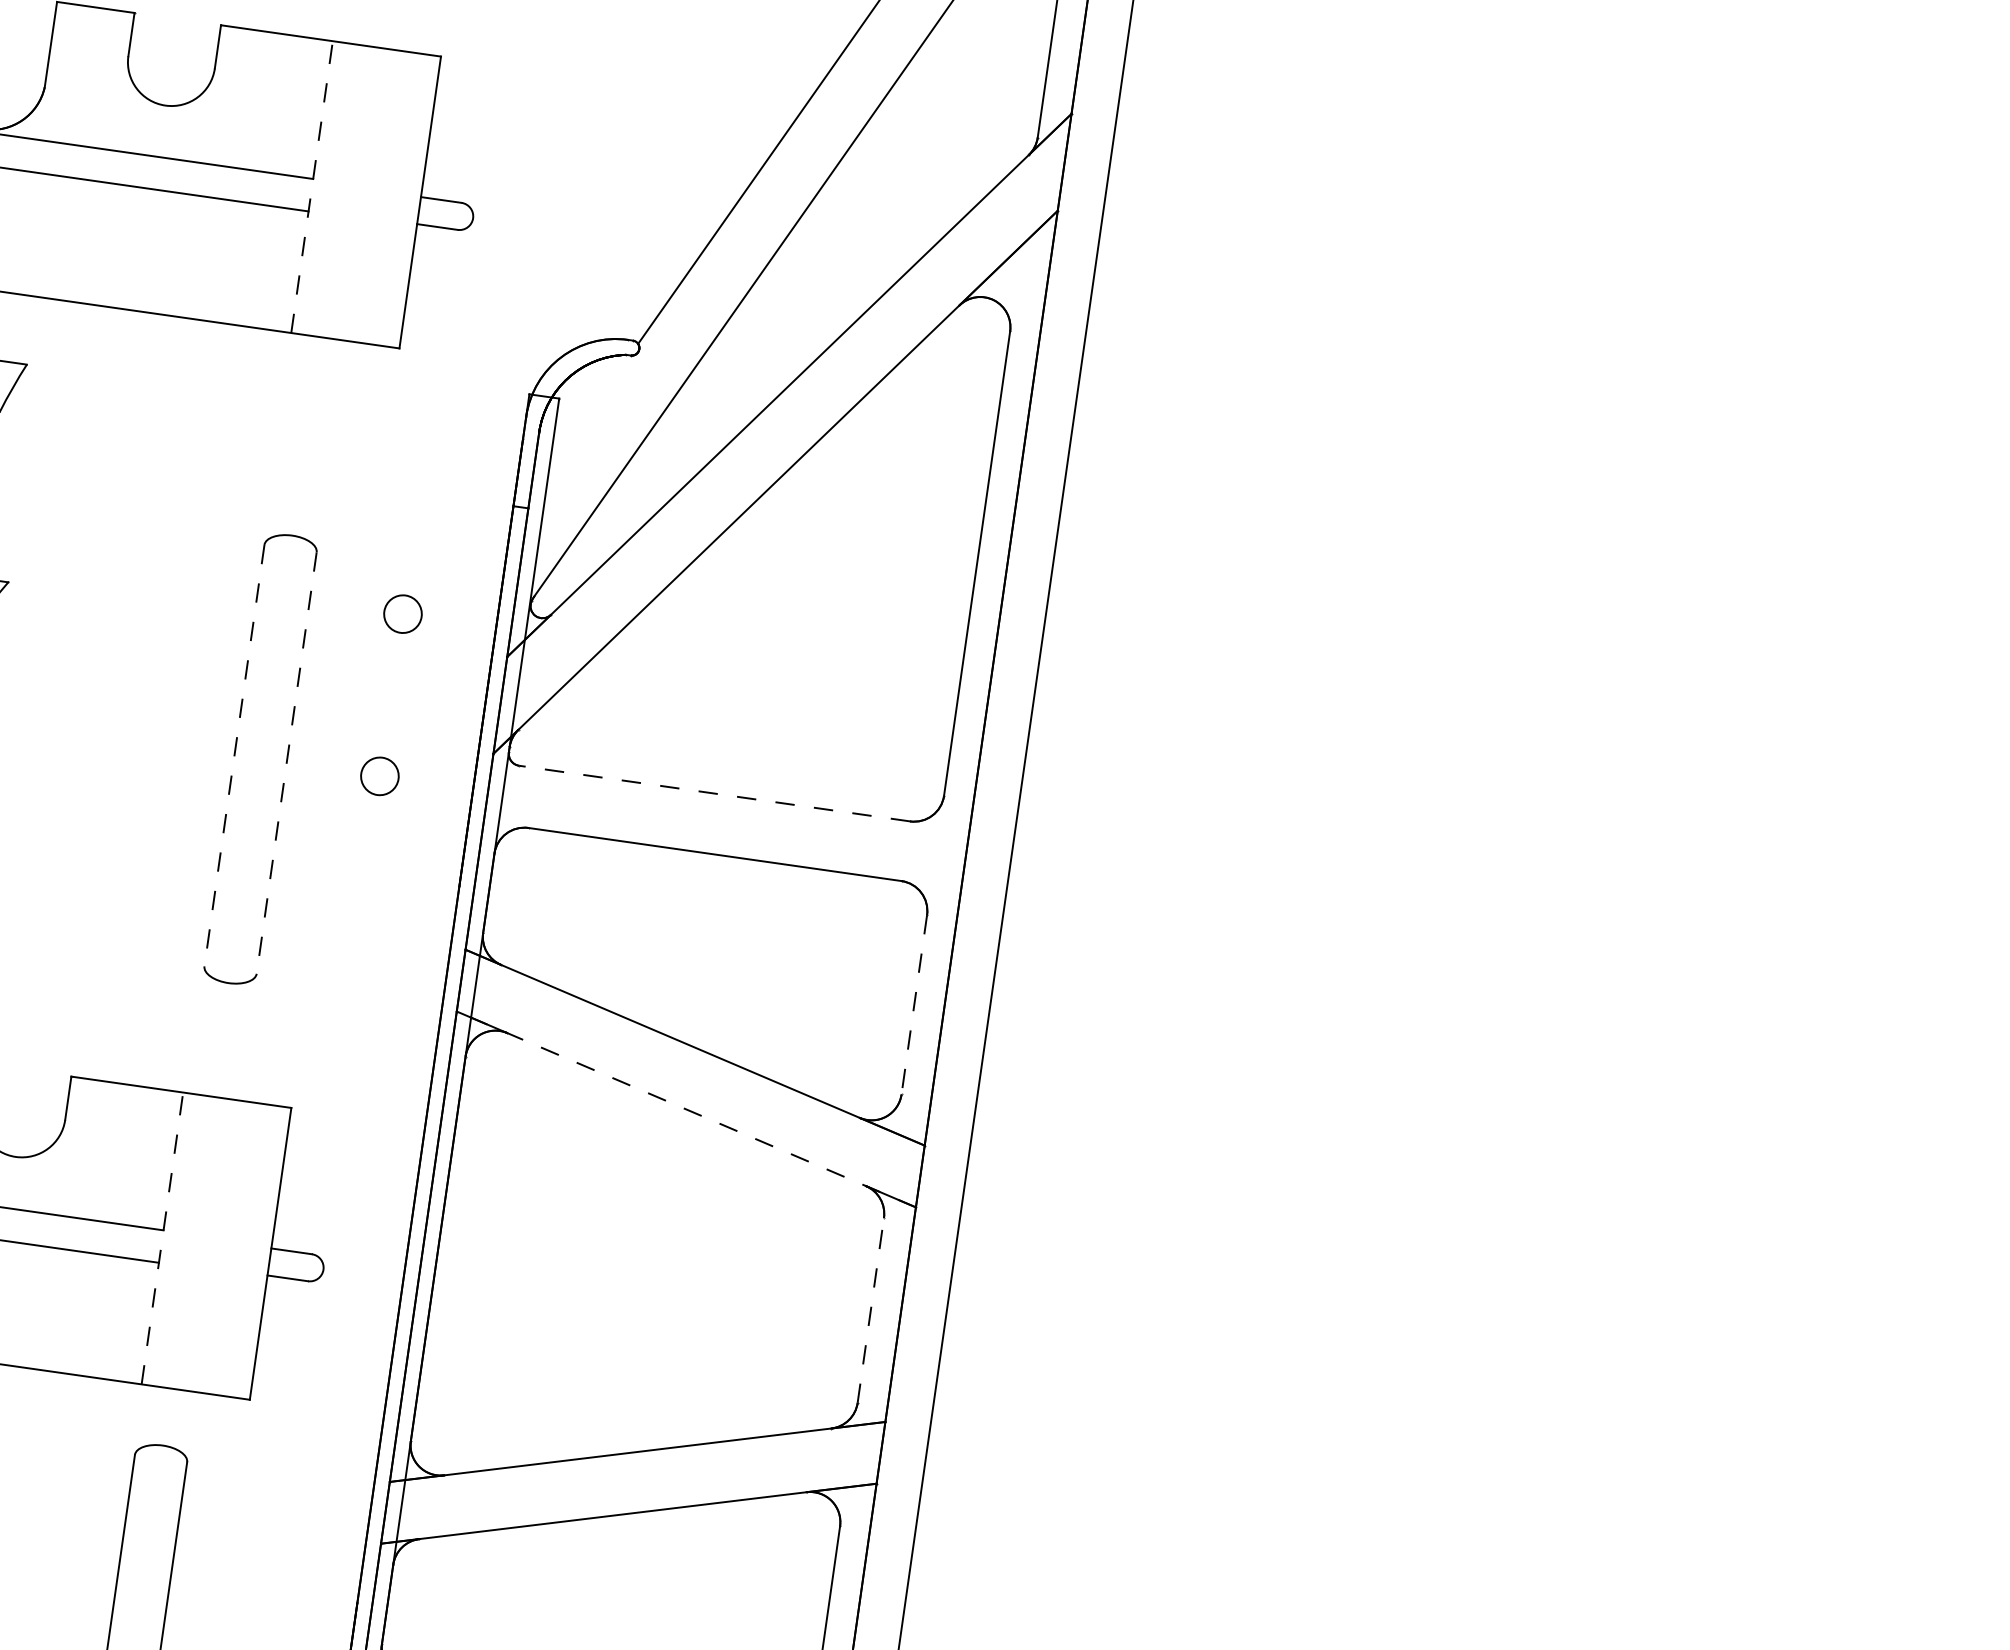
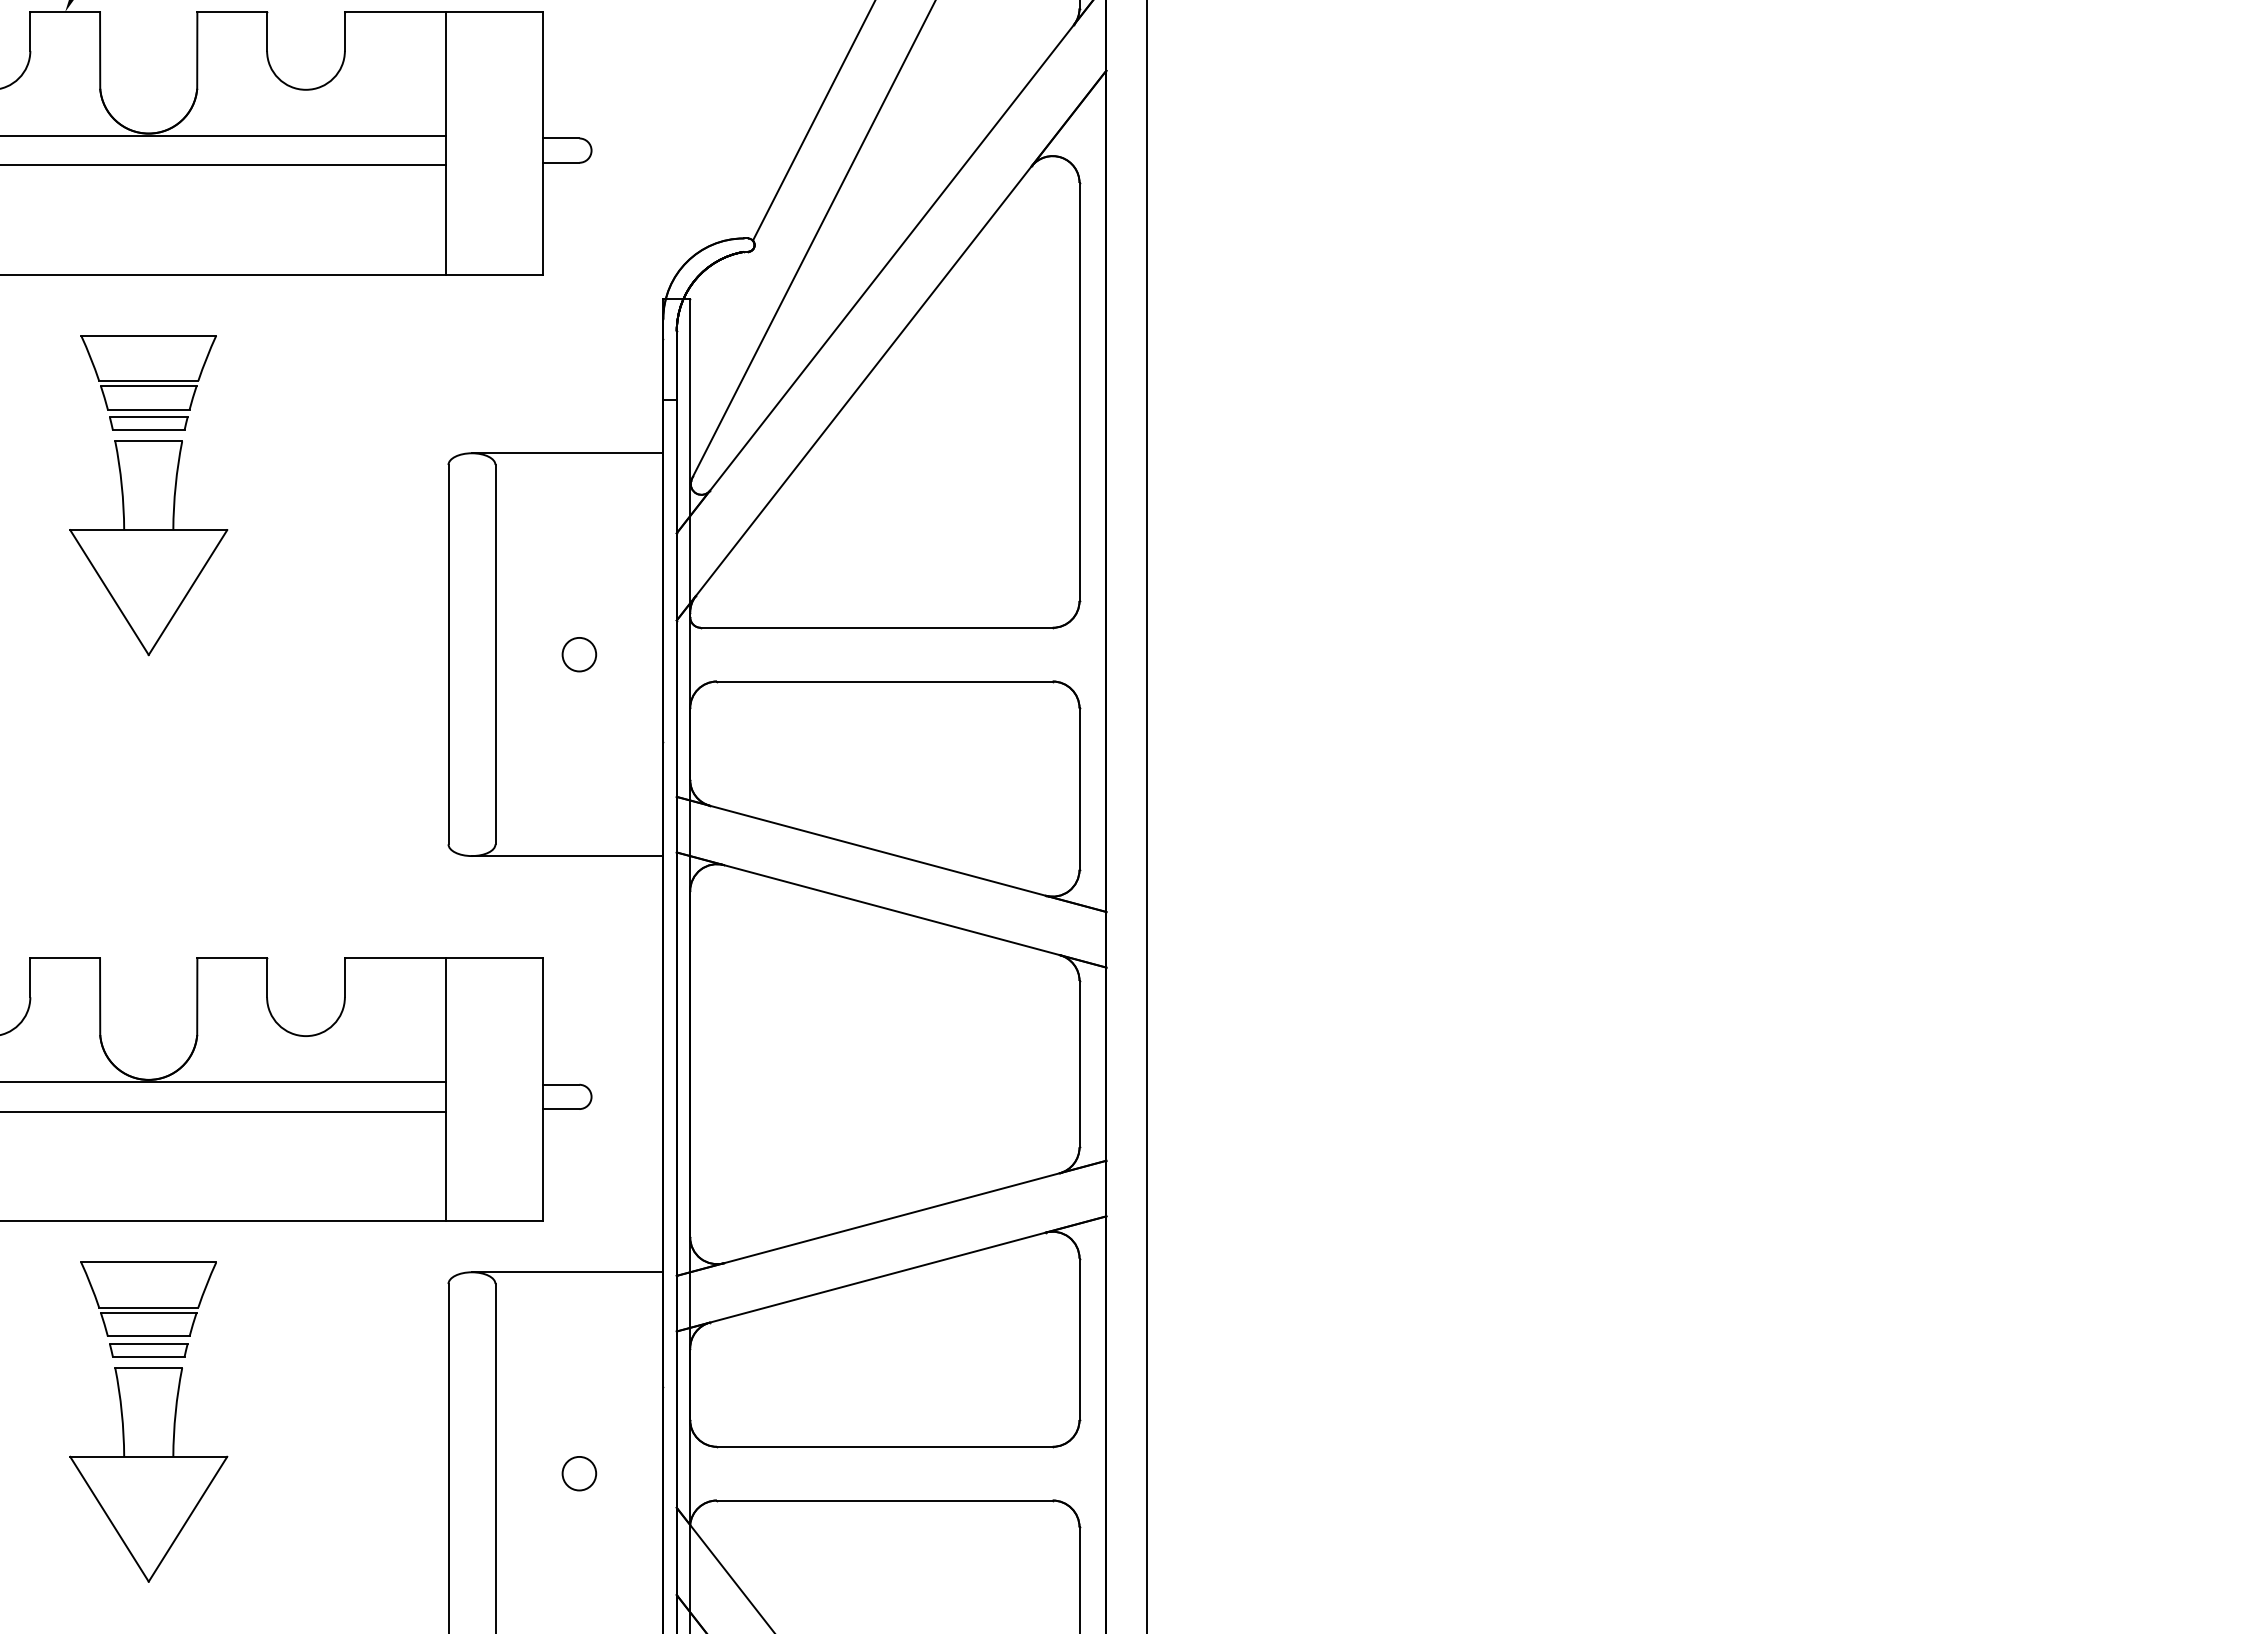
line: (312, 186) -> (445, 142), dashed -> solid
line: (398, 550) -> (567, 453), added
circle: (403, 613) -> (579, 508), removed
line: (234, 755) -> (448, 654), dashed -> solid
line: (286, 762) -> (495, 654), dashed -> solid
line: (714, 793) -> (876, 627), dashed -> solid
line: (334, 998) -> (567, 856), added
line: (914, 1005) -> (1079, 789), dashed -> solid
line: (686, 1108) -> (891, 909), dashed -> solid
line: (162, 1238) -> (445, 1089), dashed -> solid
line: (870, 1309) -> (1079, 1063), dashed -> solid
line: (268, 1460) -> (567, 1272), added

